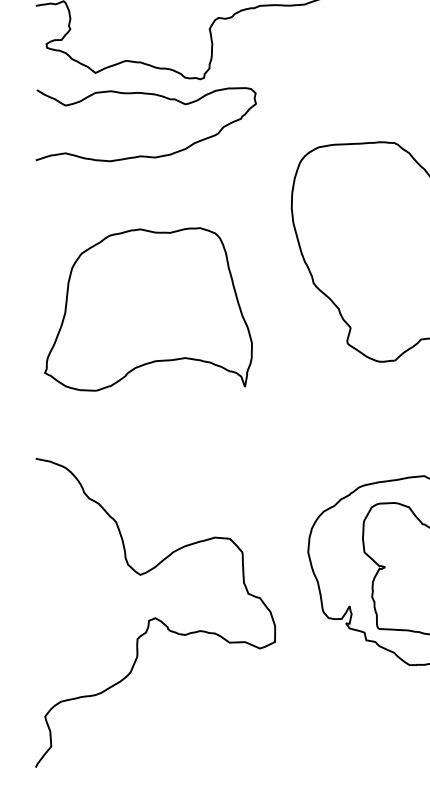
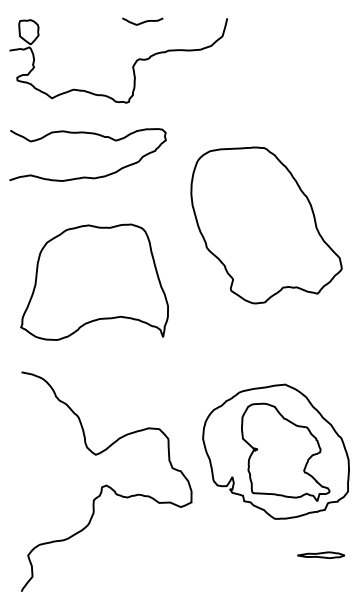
curve: (149, 95) -> (90, 134), moved
part: (148, 308) -> (94, 281), moved
curve: (155, 616) -> (106, 484), moved

